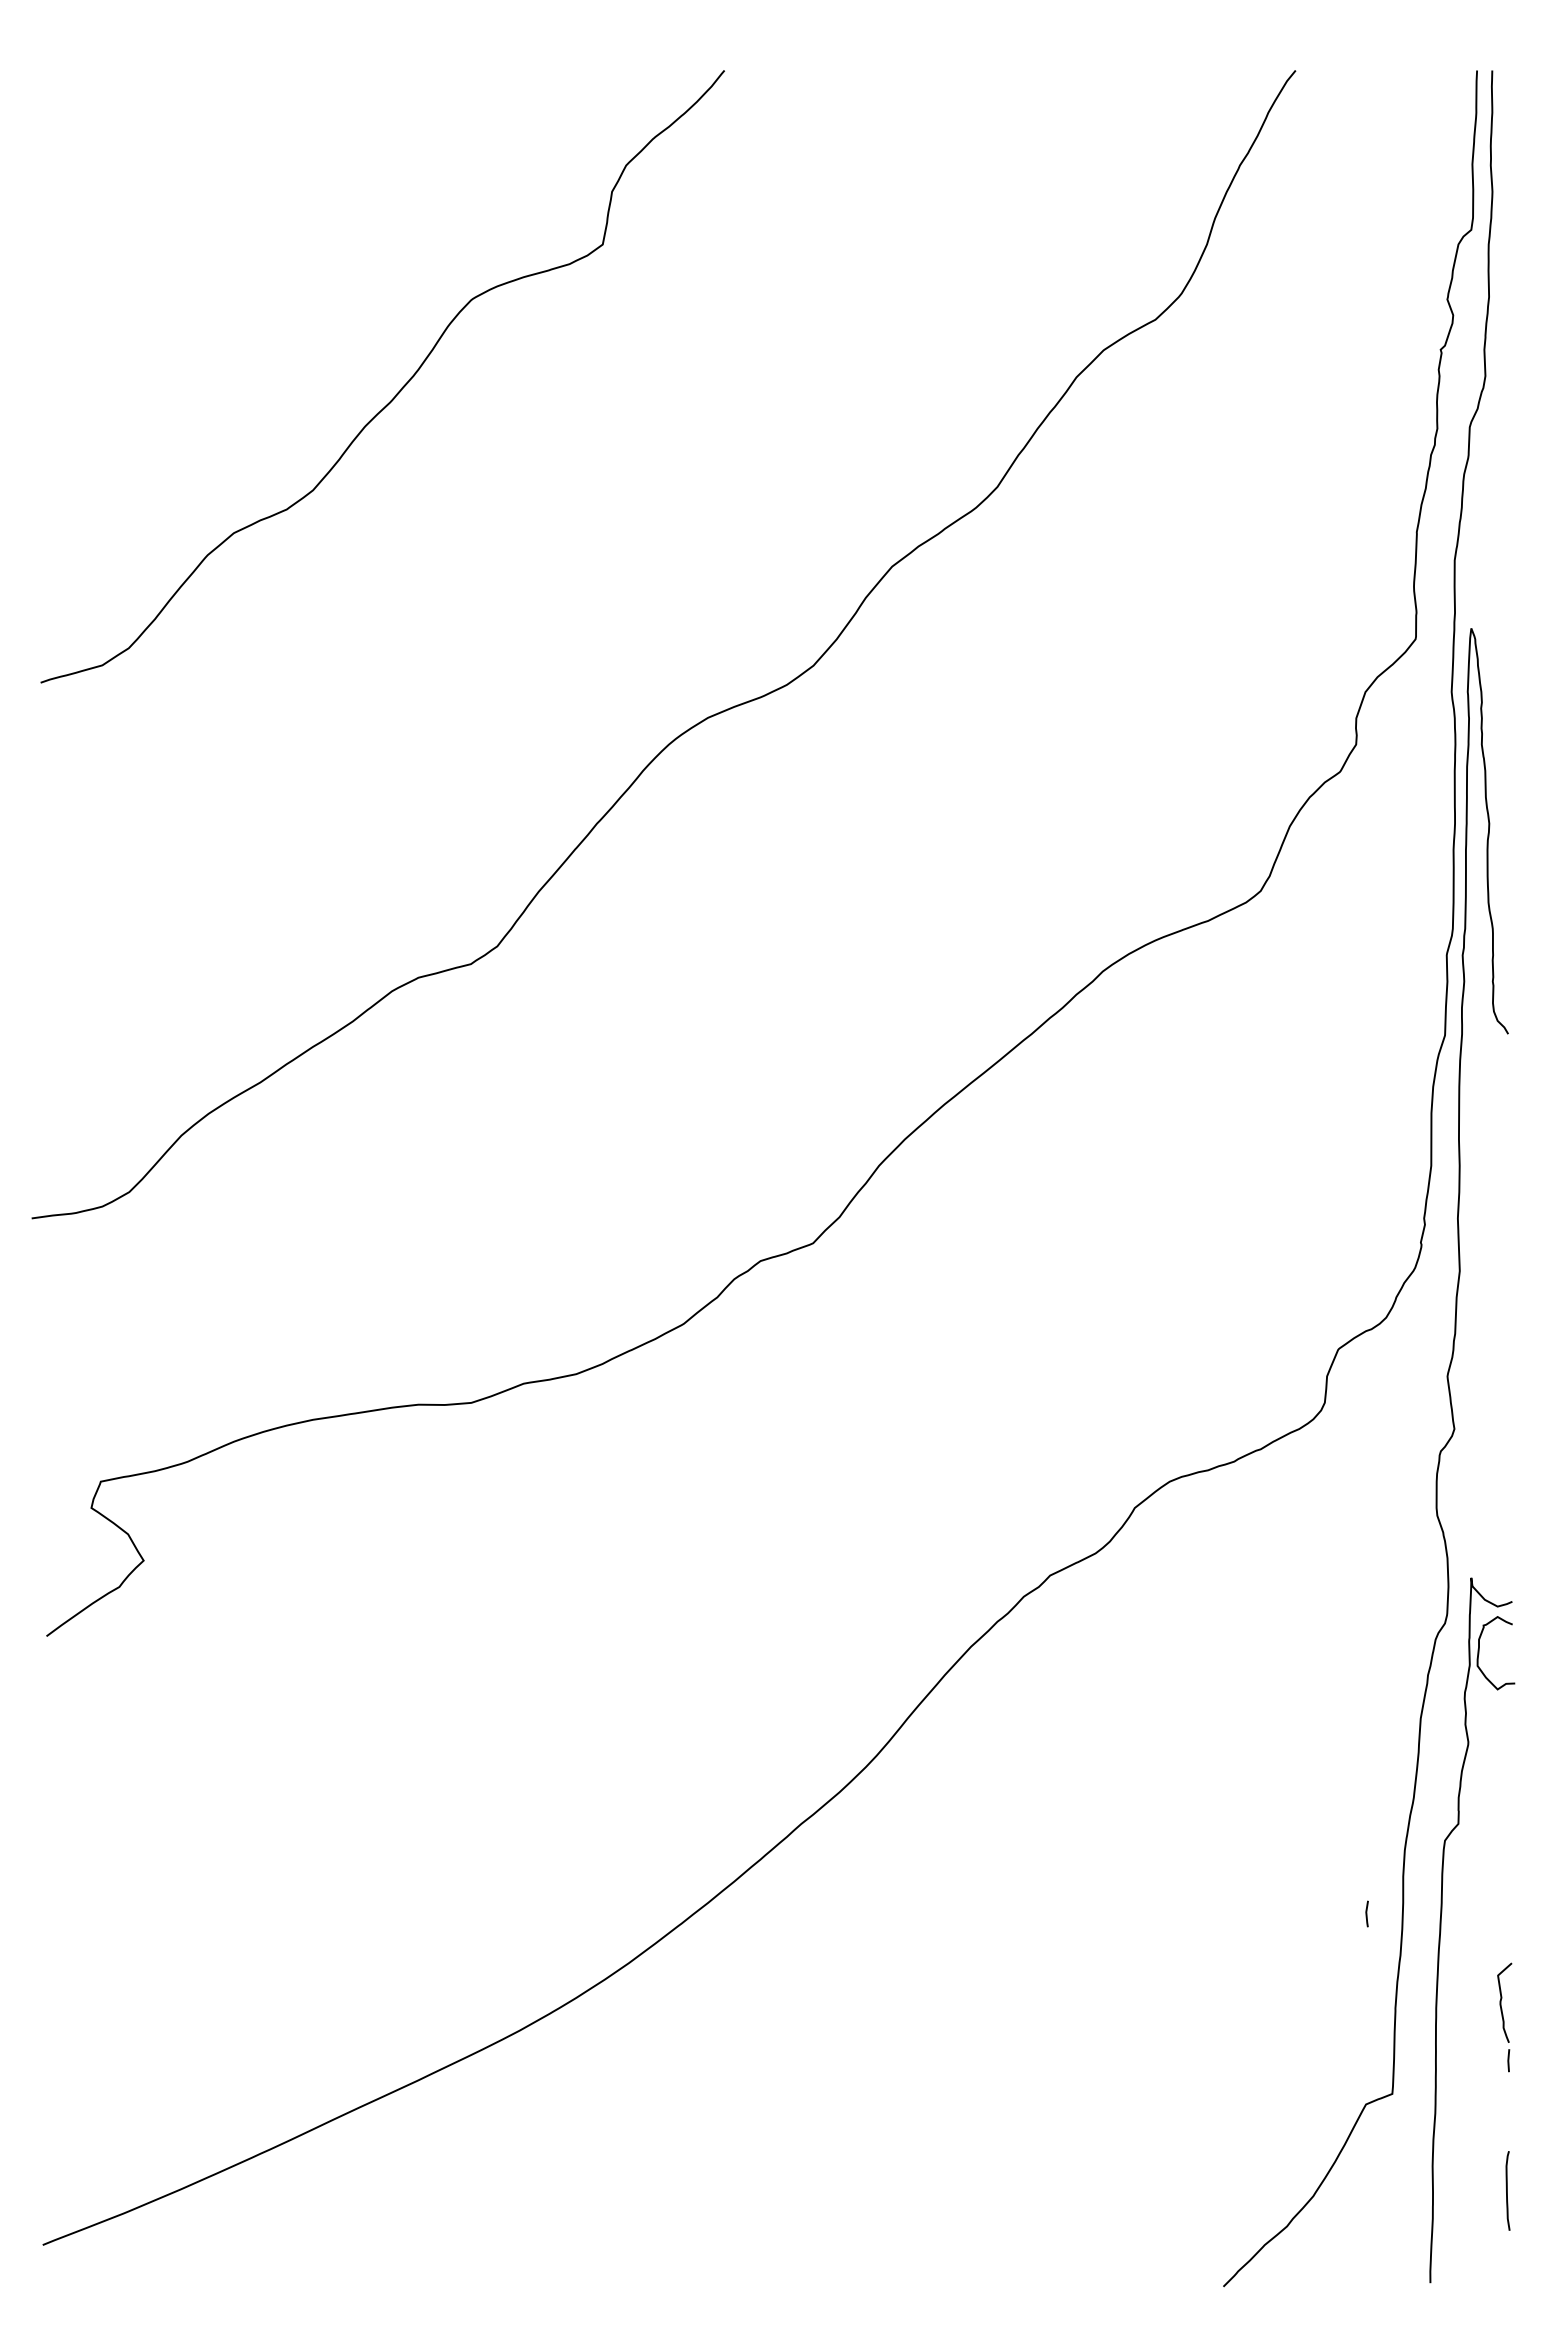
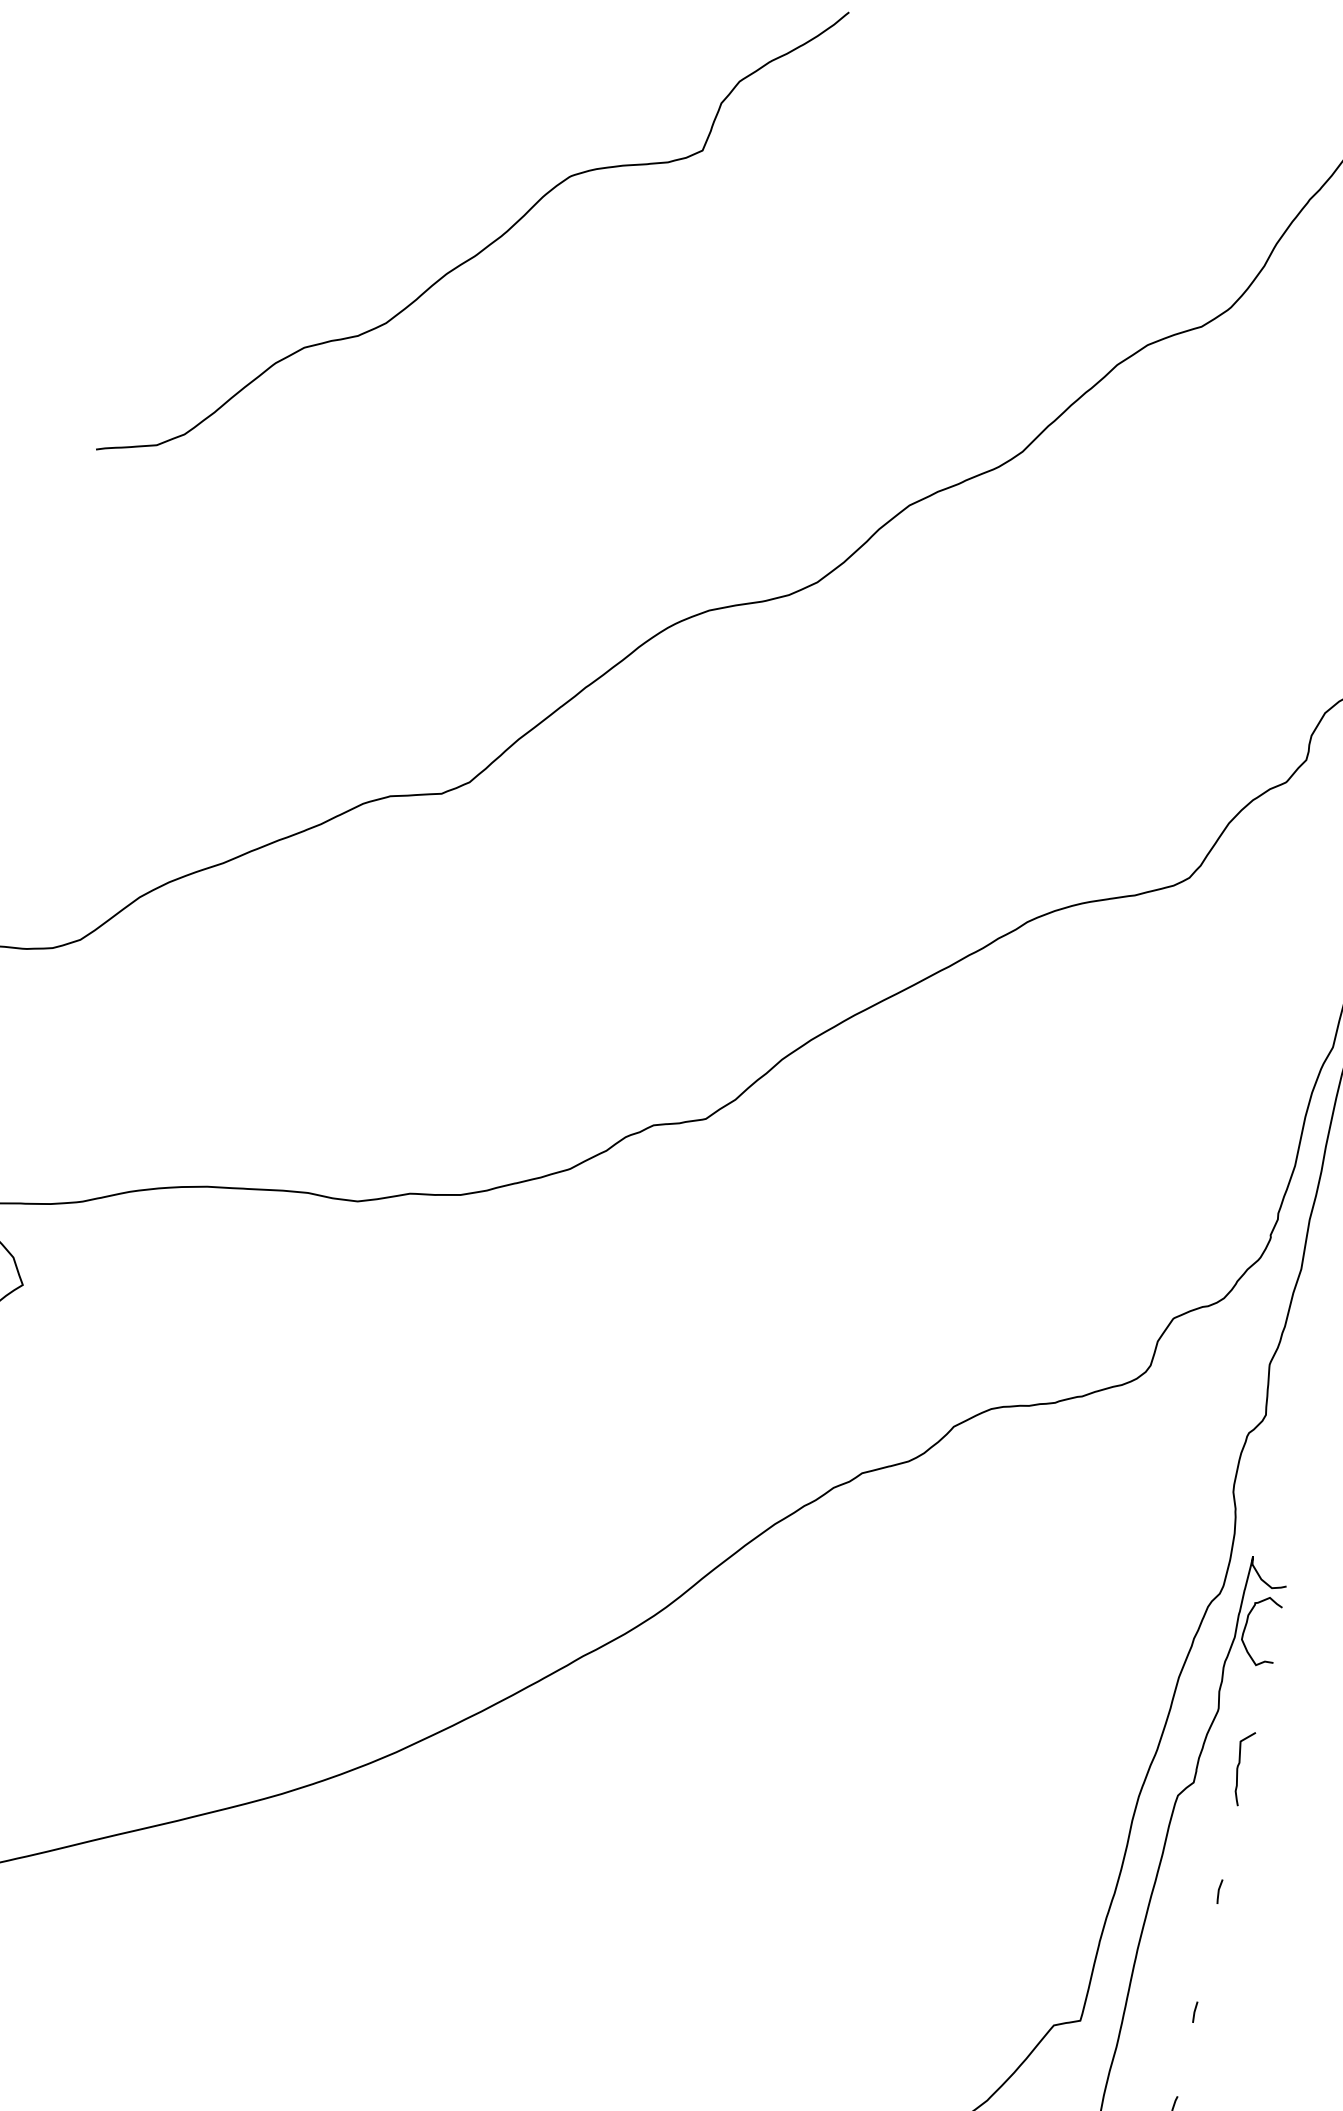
line: (1366, 1913) -> (1218, 1891), moved
curve: (1501, 2002) -> (1238, 1767), moved

